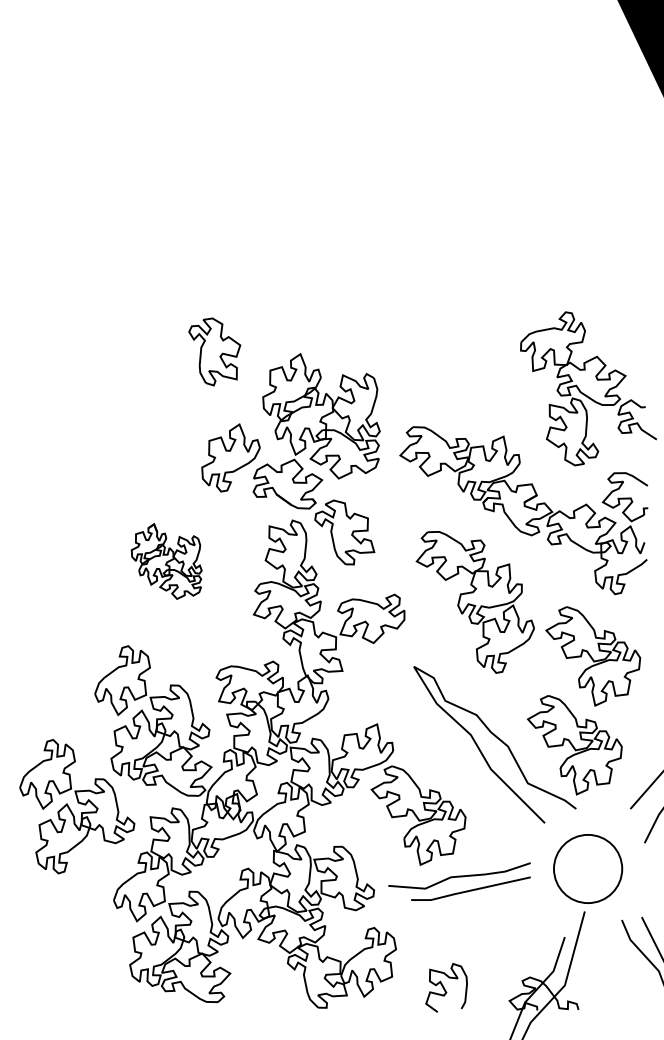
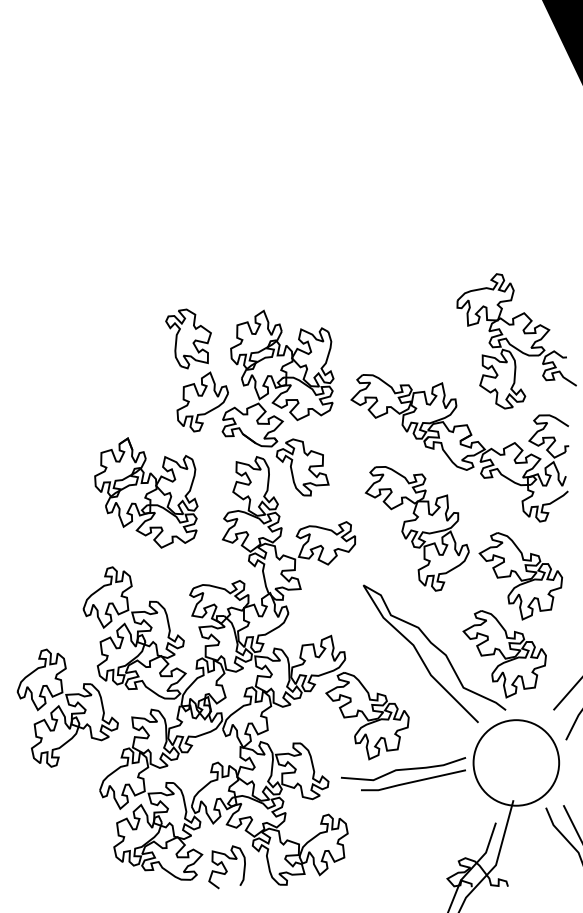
part: (214, 351) -> (188, 338), moved
part: (166, 561) -> (146, 492), size x1.67
circle: (588, 868) -> (516, 762), size x1.43
curve: (444, 988) -> (225, 867), moved

